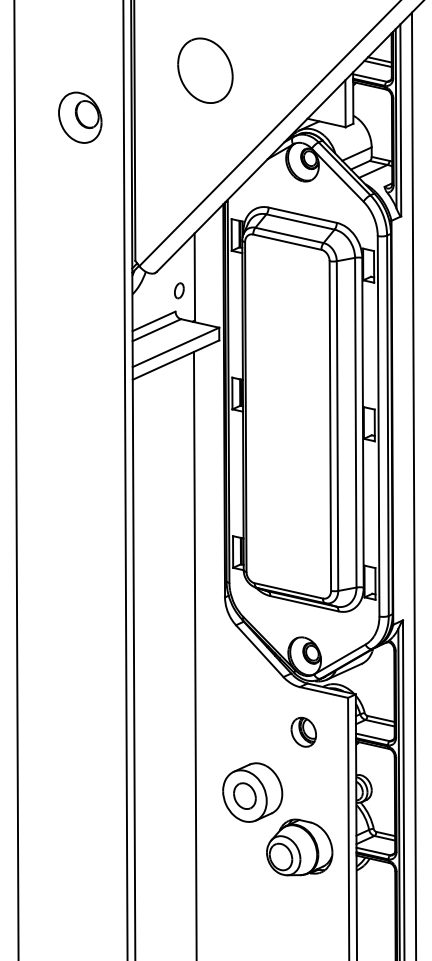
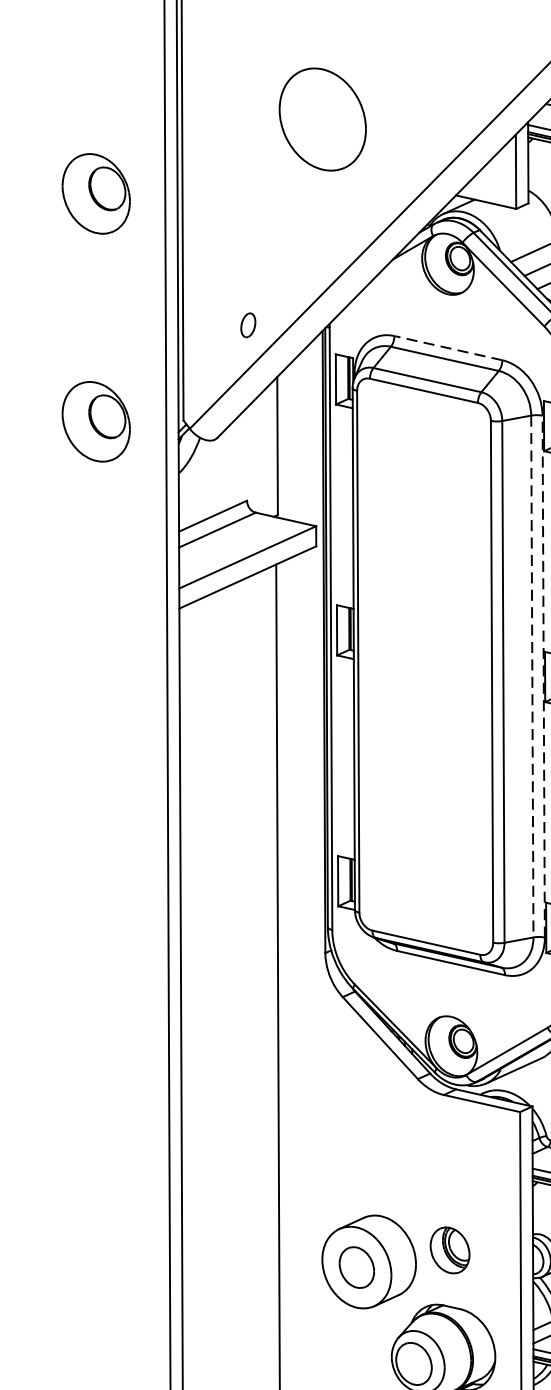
part: (205, 70) -> (322, 119), moved
line: (302, 215) -> (447, 348), solid -> dashed
part: (80, 261) -> (96, 421), added
part: (179, 290) -> (248, 324), moved
line: (355, 422) -> (531, 676), solid -> dashed
line: (362, 422) -> (542, 676), solid -> dashed
part: (303, 731) -> (449, 1249), moved

